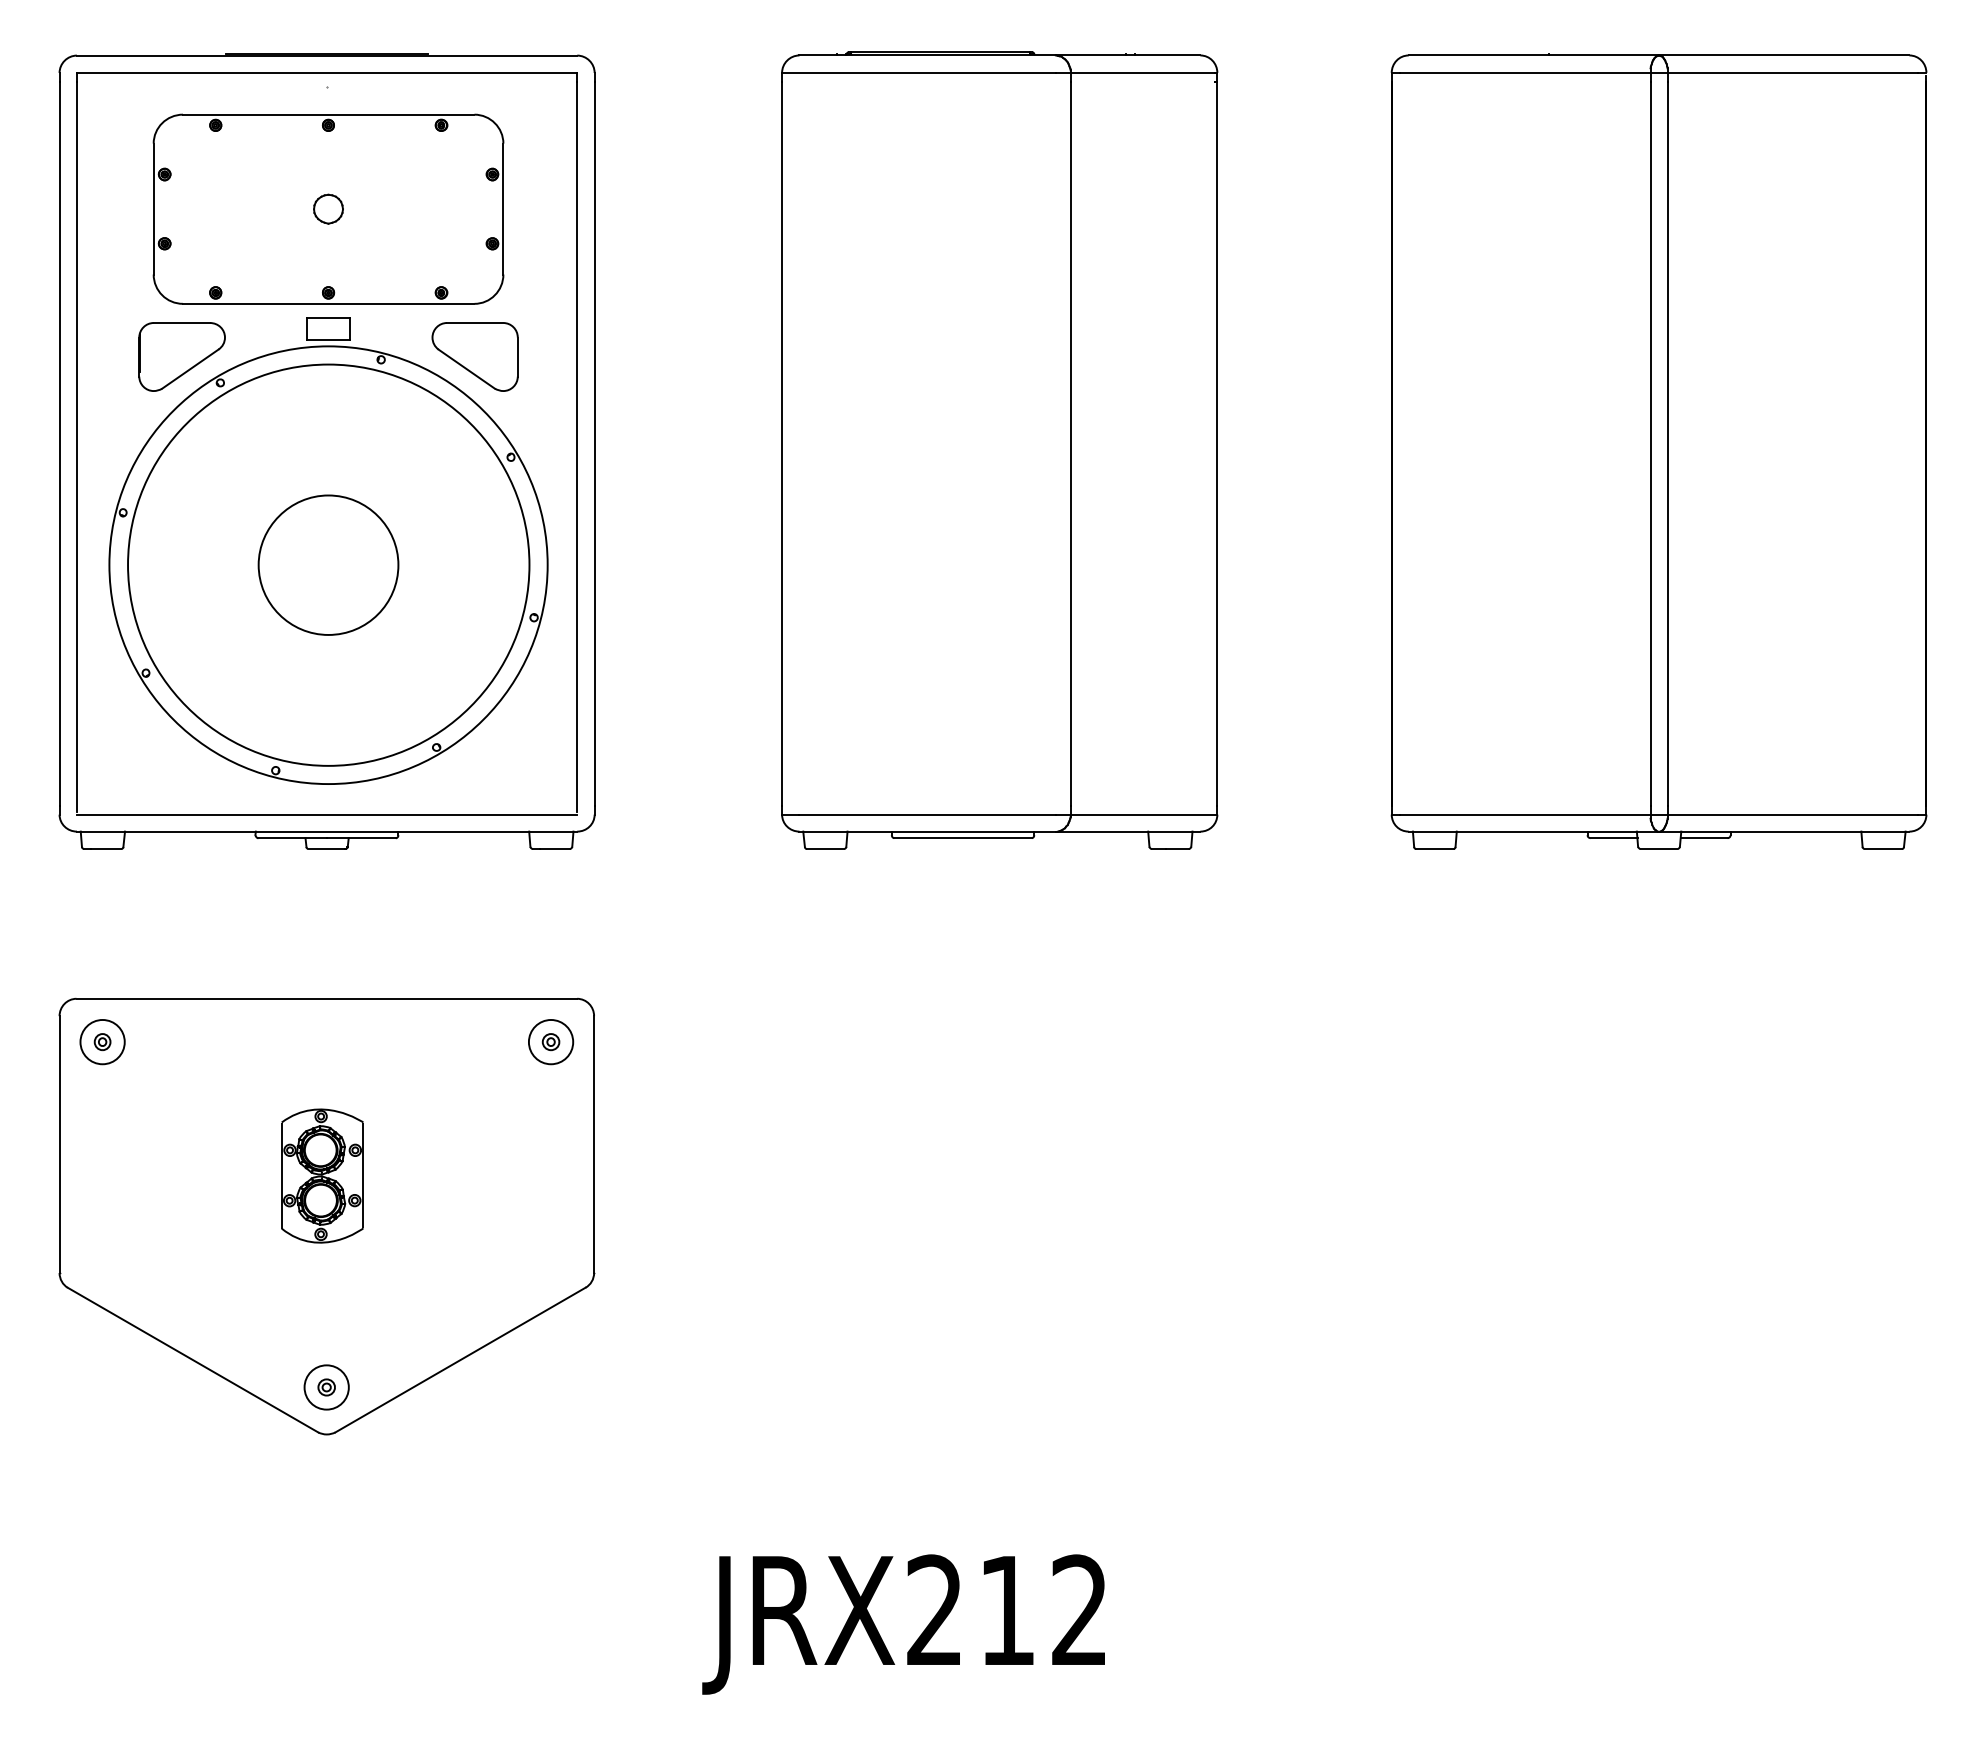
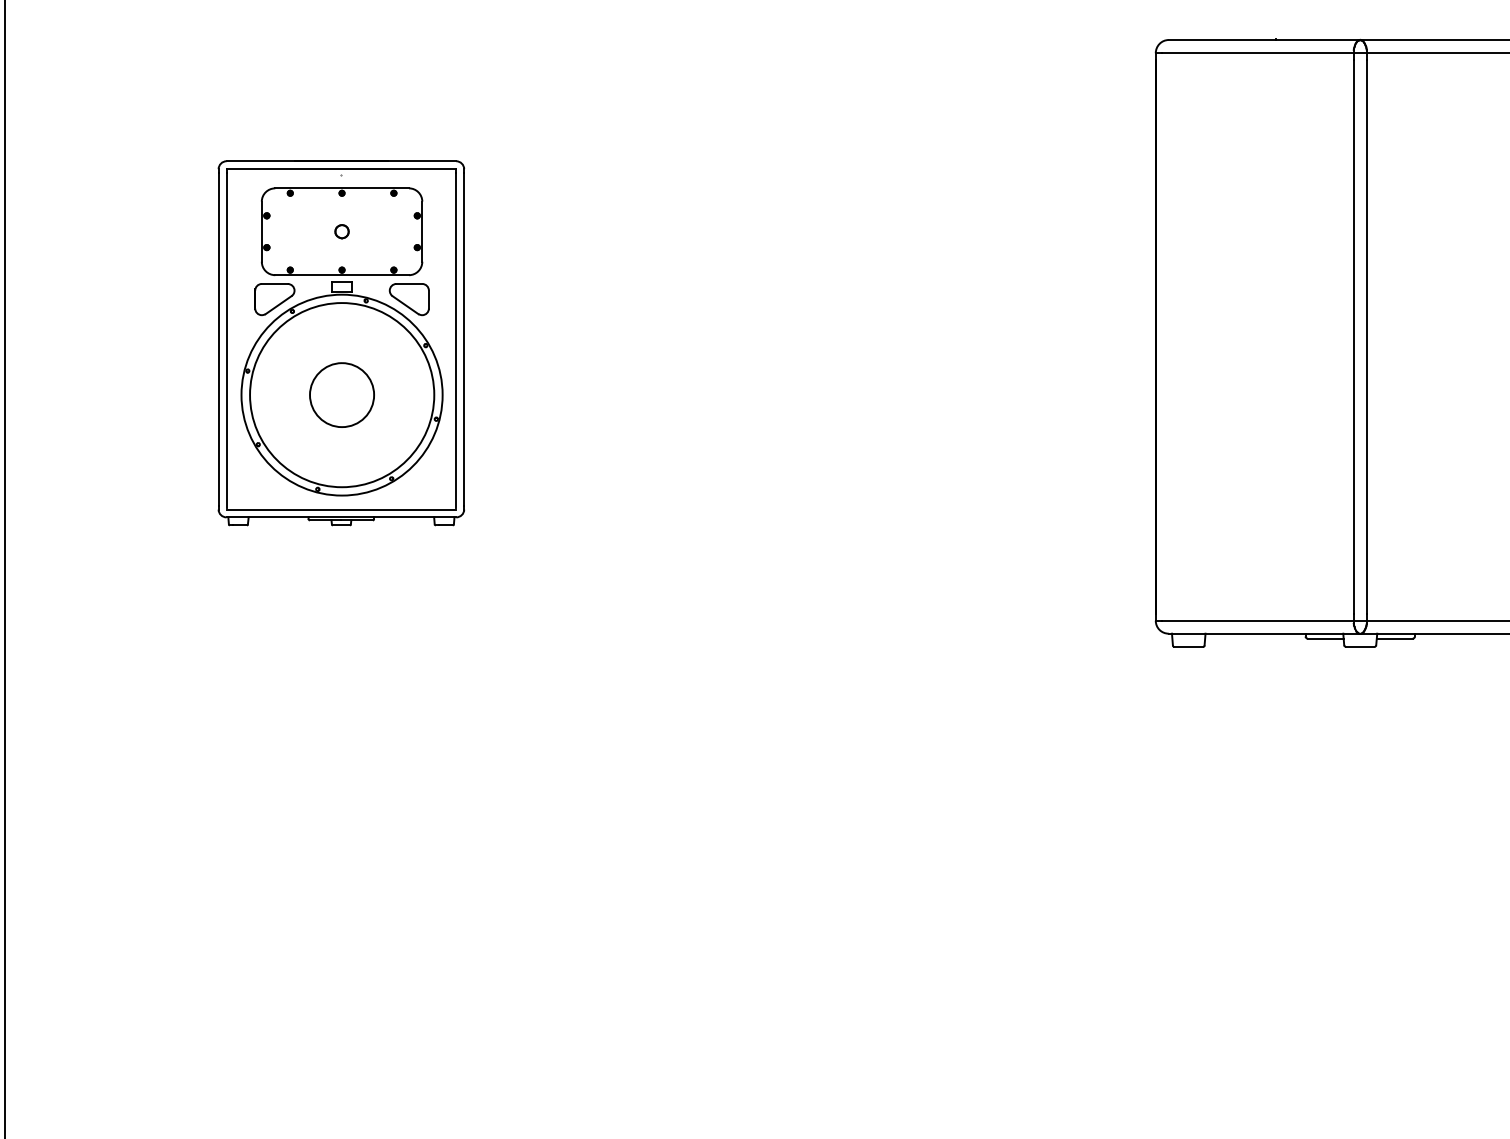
part: (999, 450) -> (855, 342), removed
part: (326, 451) -> (340, 342), size x0.6
part: (326, 1216) -> (340, 928), removed

